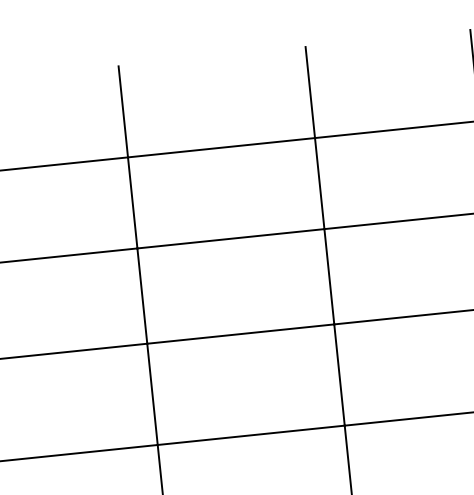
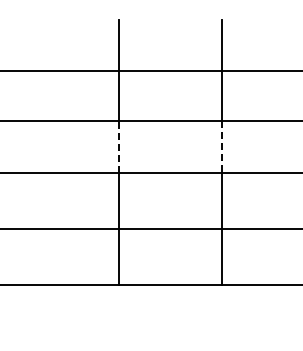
line: (329, 277) -> (221, 147), solid -> dashed
line: (142, 295) -> (118, 146), solid -> dashed

